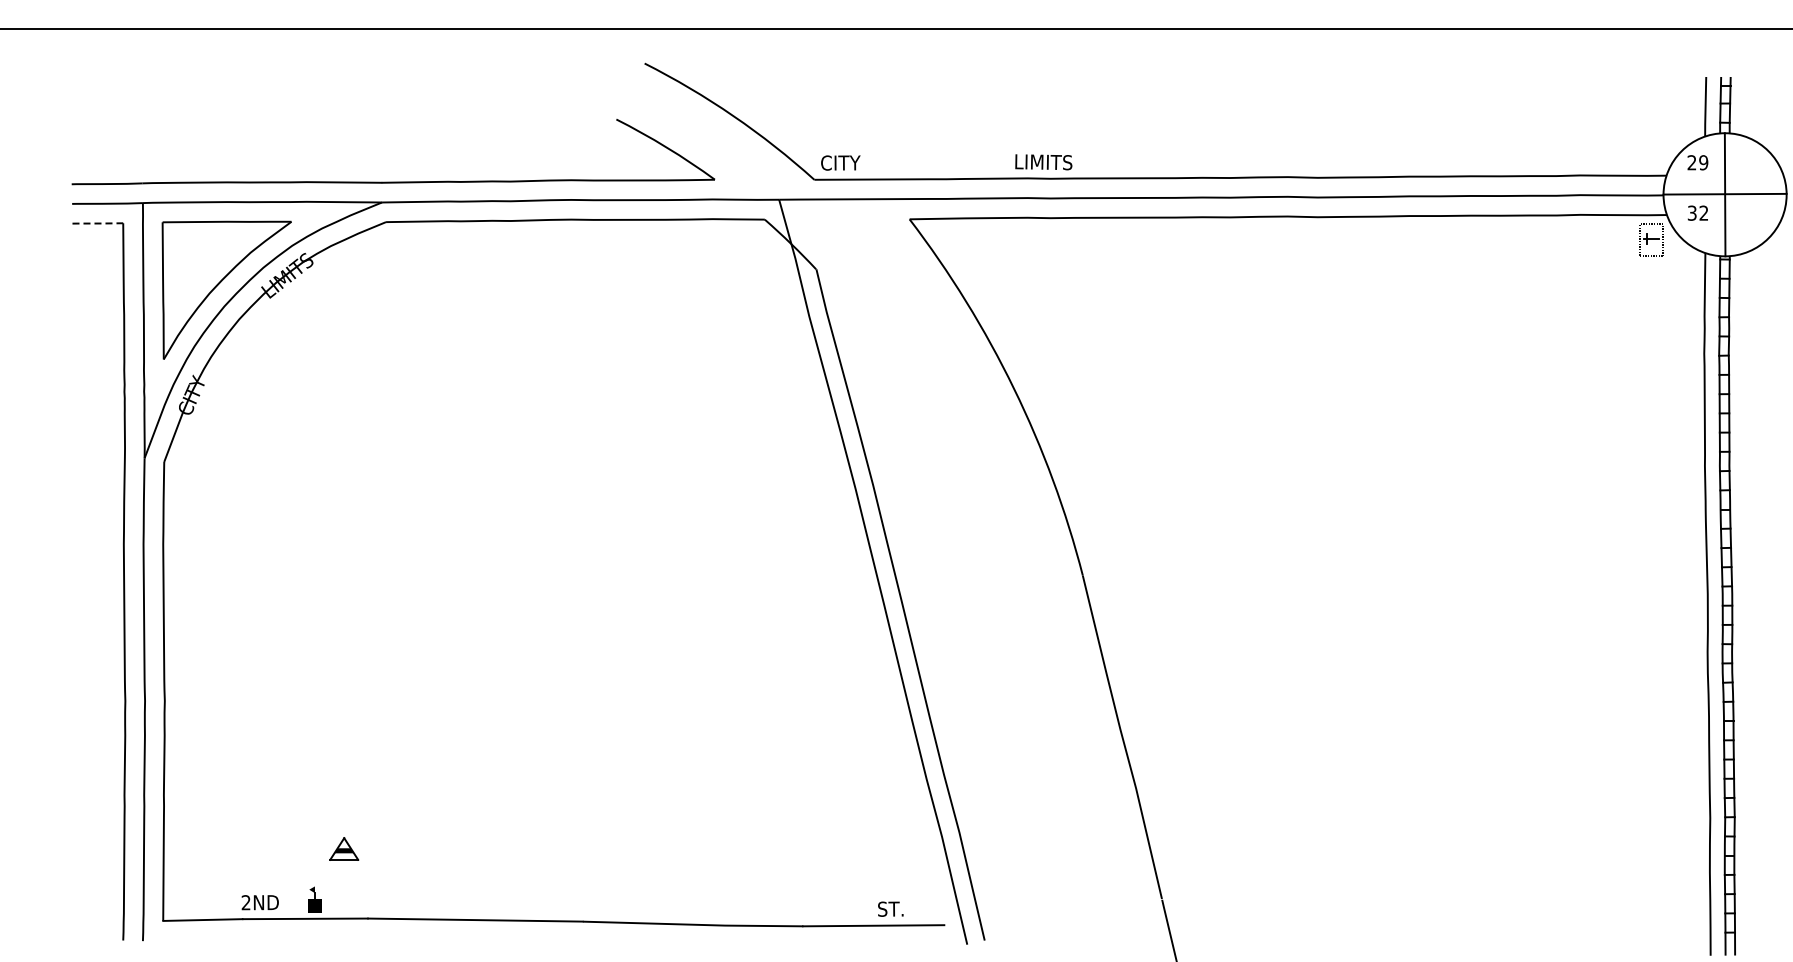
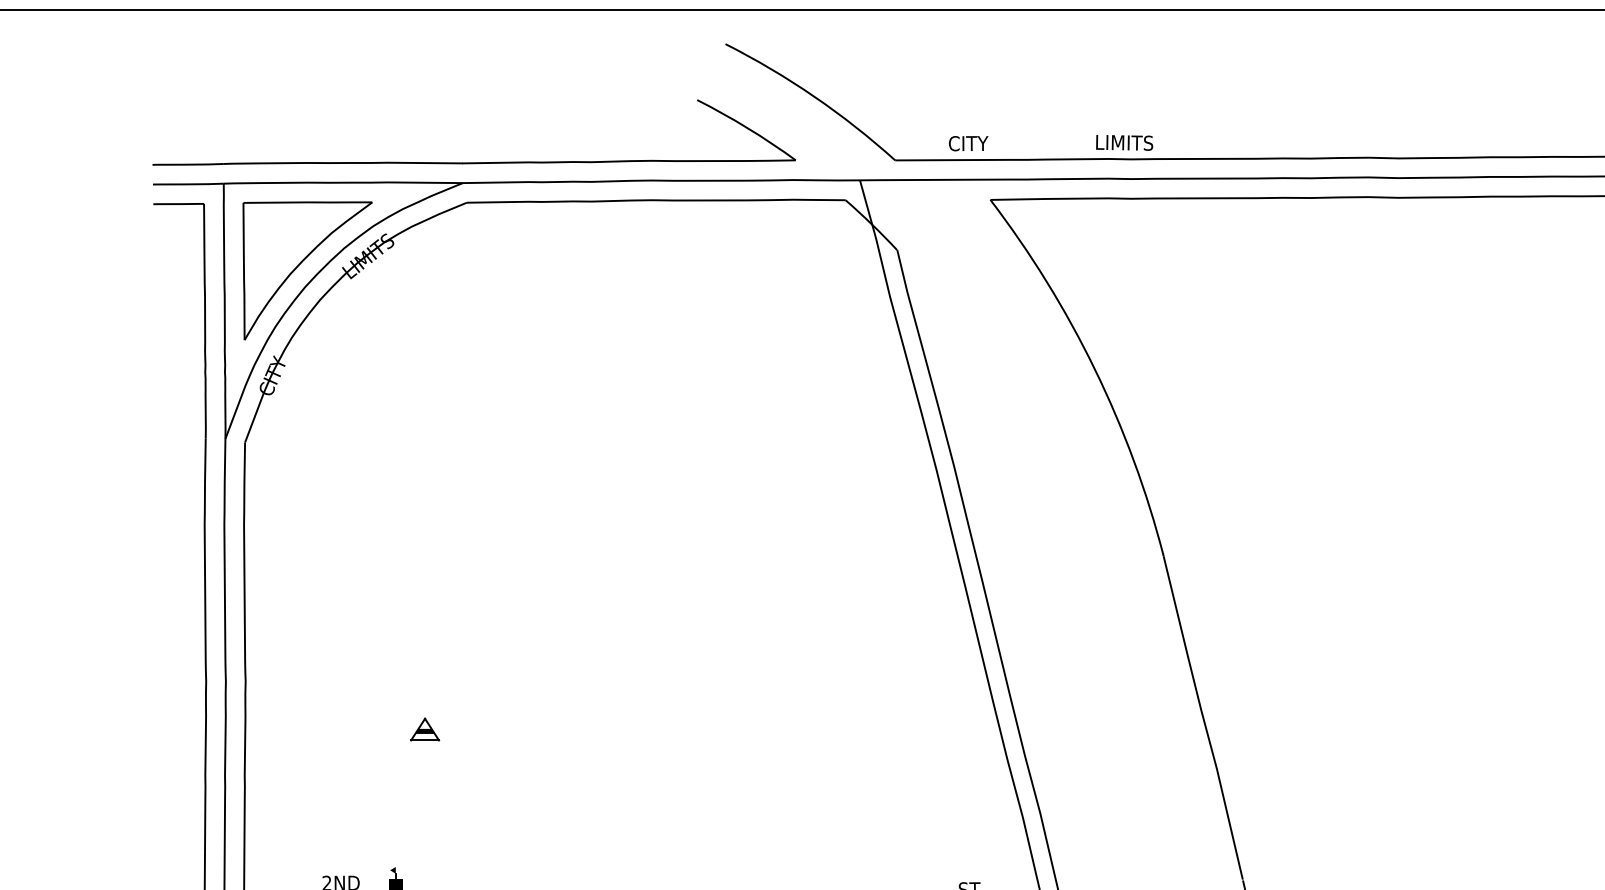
text: (840, 162) -> (968, 143), moved
line: (97, 223) -> (178, 204), dashed -> solid
part: (344, 848) -> (425, 729), moved

